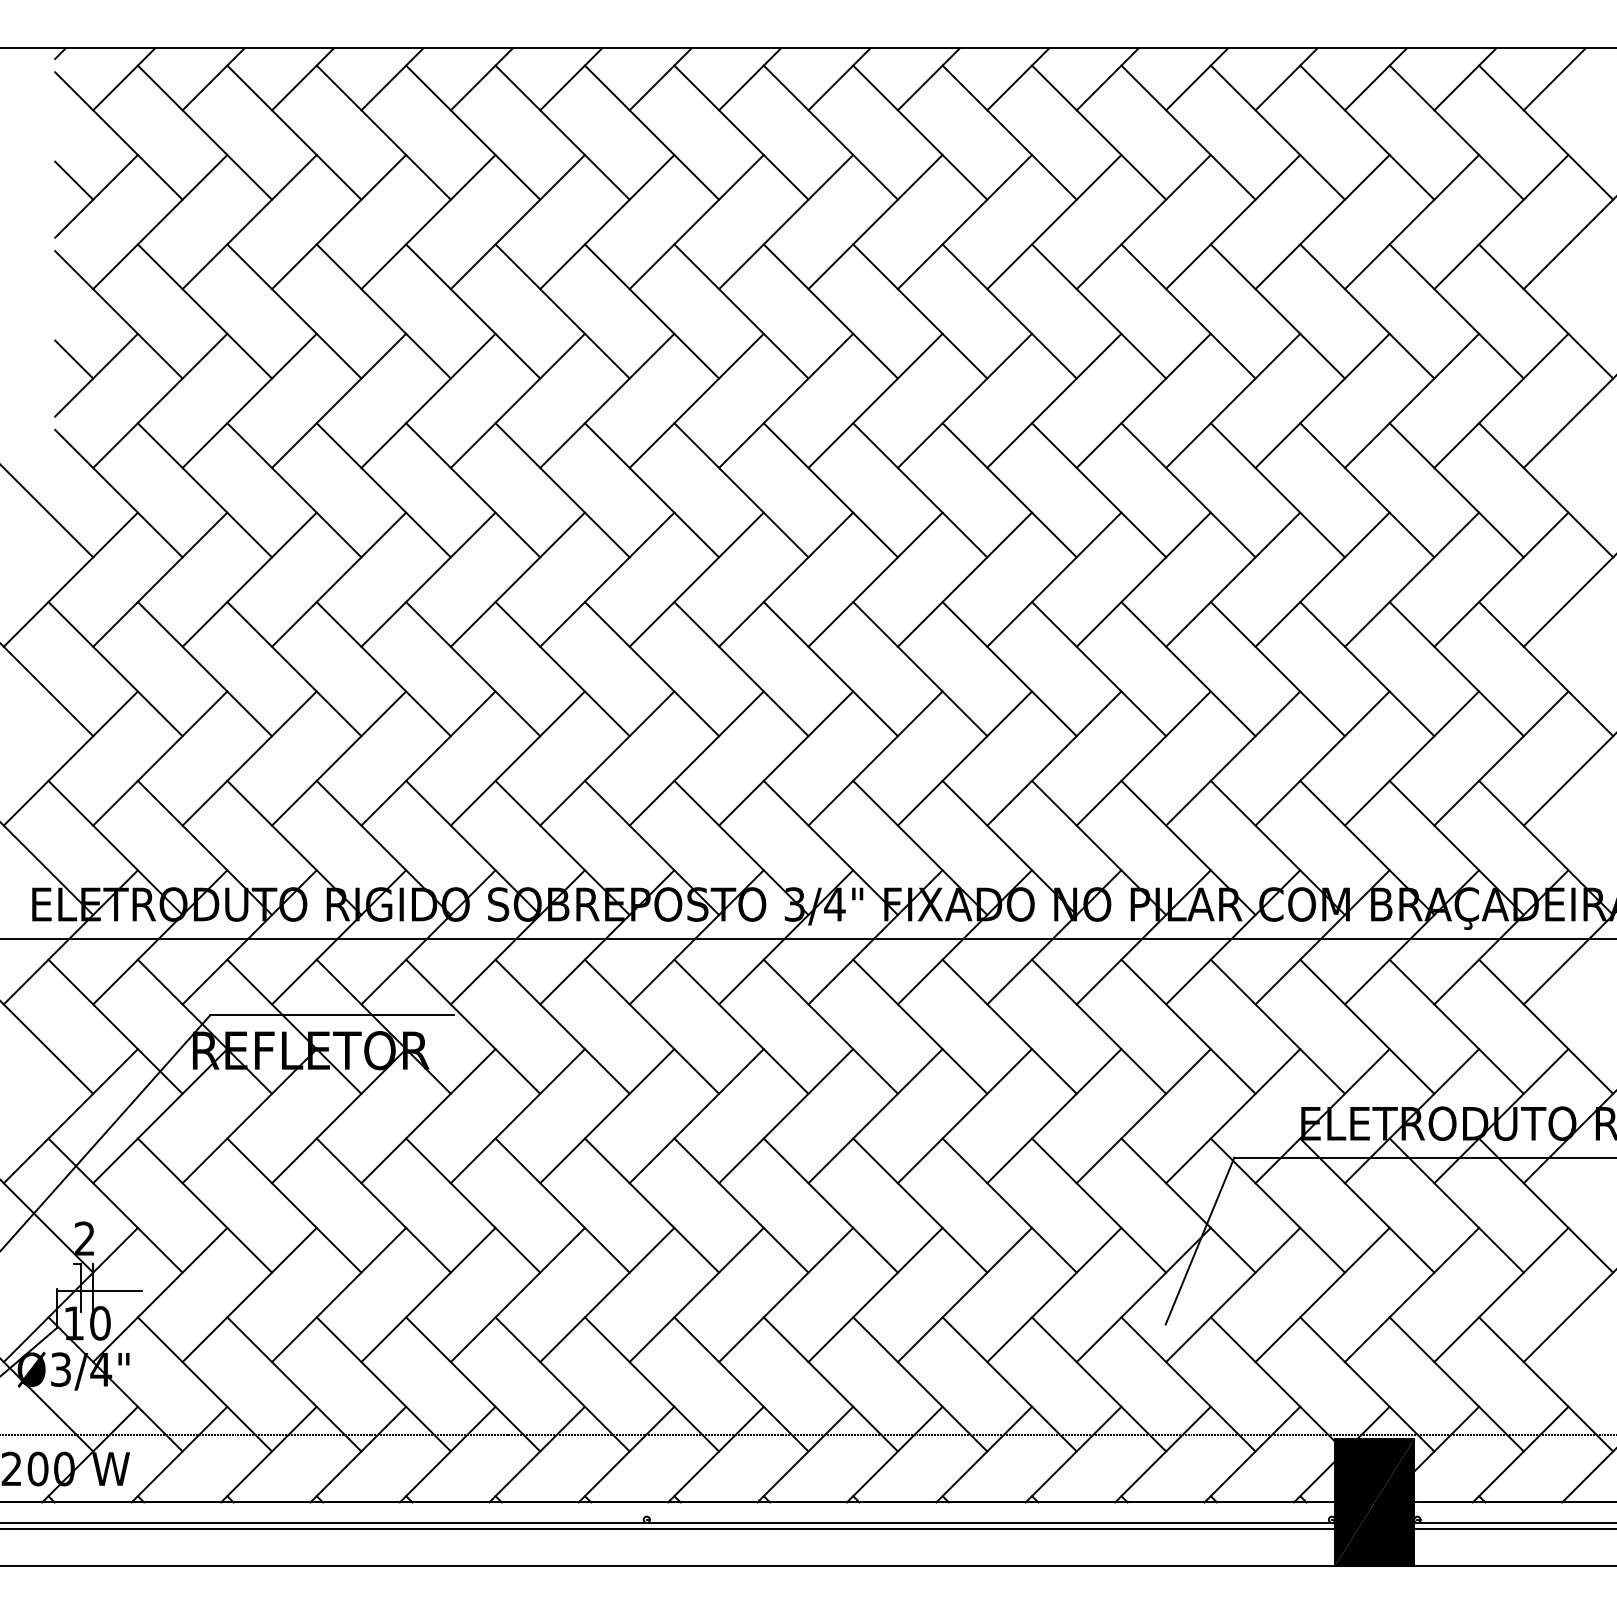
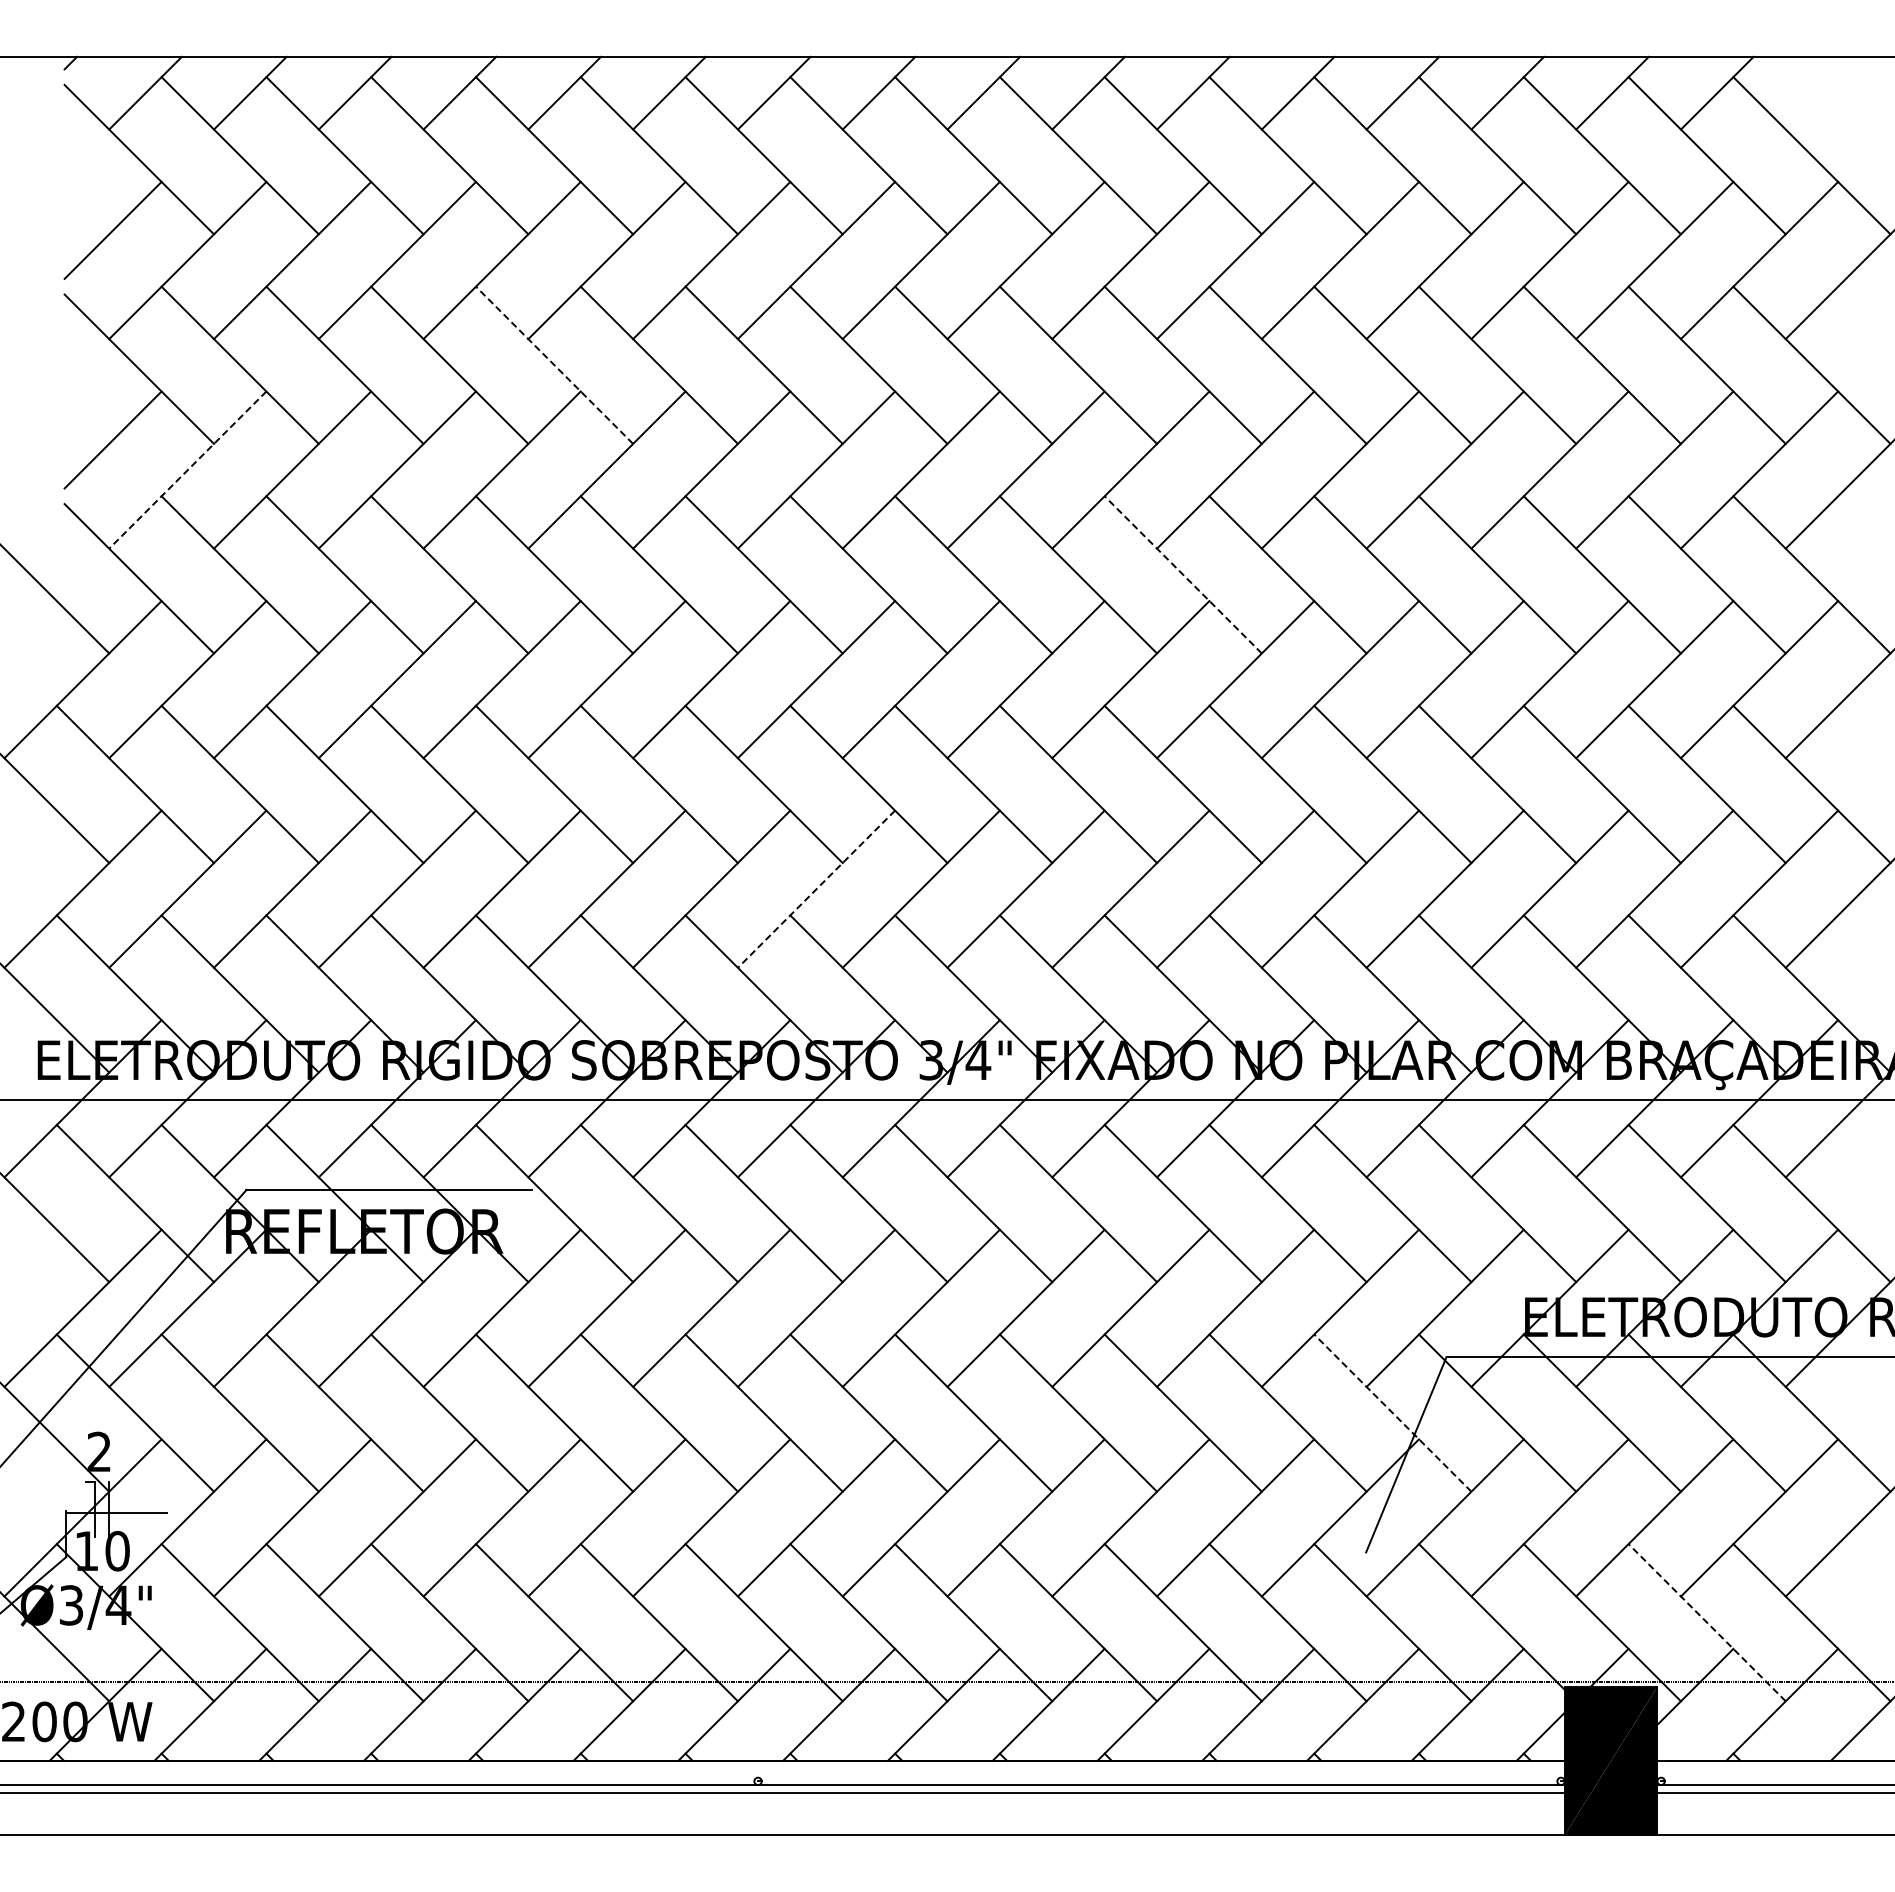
line: (1554, 78) -> (1821, 92), removed
line: (73, 180) -> (86, 211), removed
line: (473, 310) -> (554, 364), solid -> dashed
line: (73, 359) -> (86, 421), removed
line: (159, 401) -> (187, 470), solid -> dashed
line: (1009, 489) -> (1182, 574), solid -> dashed
line: (696, 758) -> (816, 889), solid -> dashed
line: (1188, 1205) -> (1392, 1412), solid -> dashed
line: (1456, 1384) -> (1706, 1622), solid -> dashed

